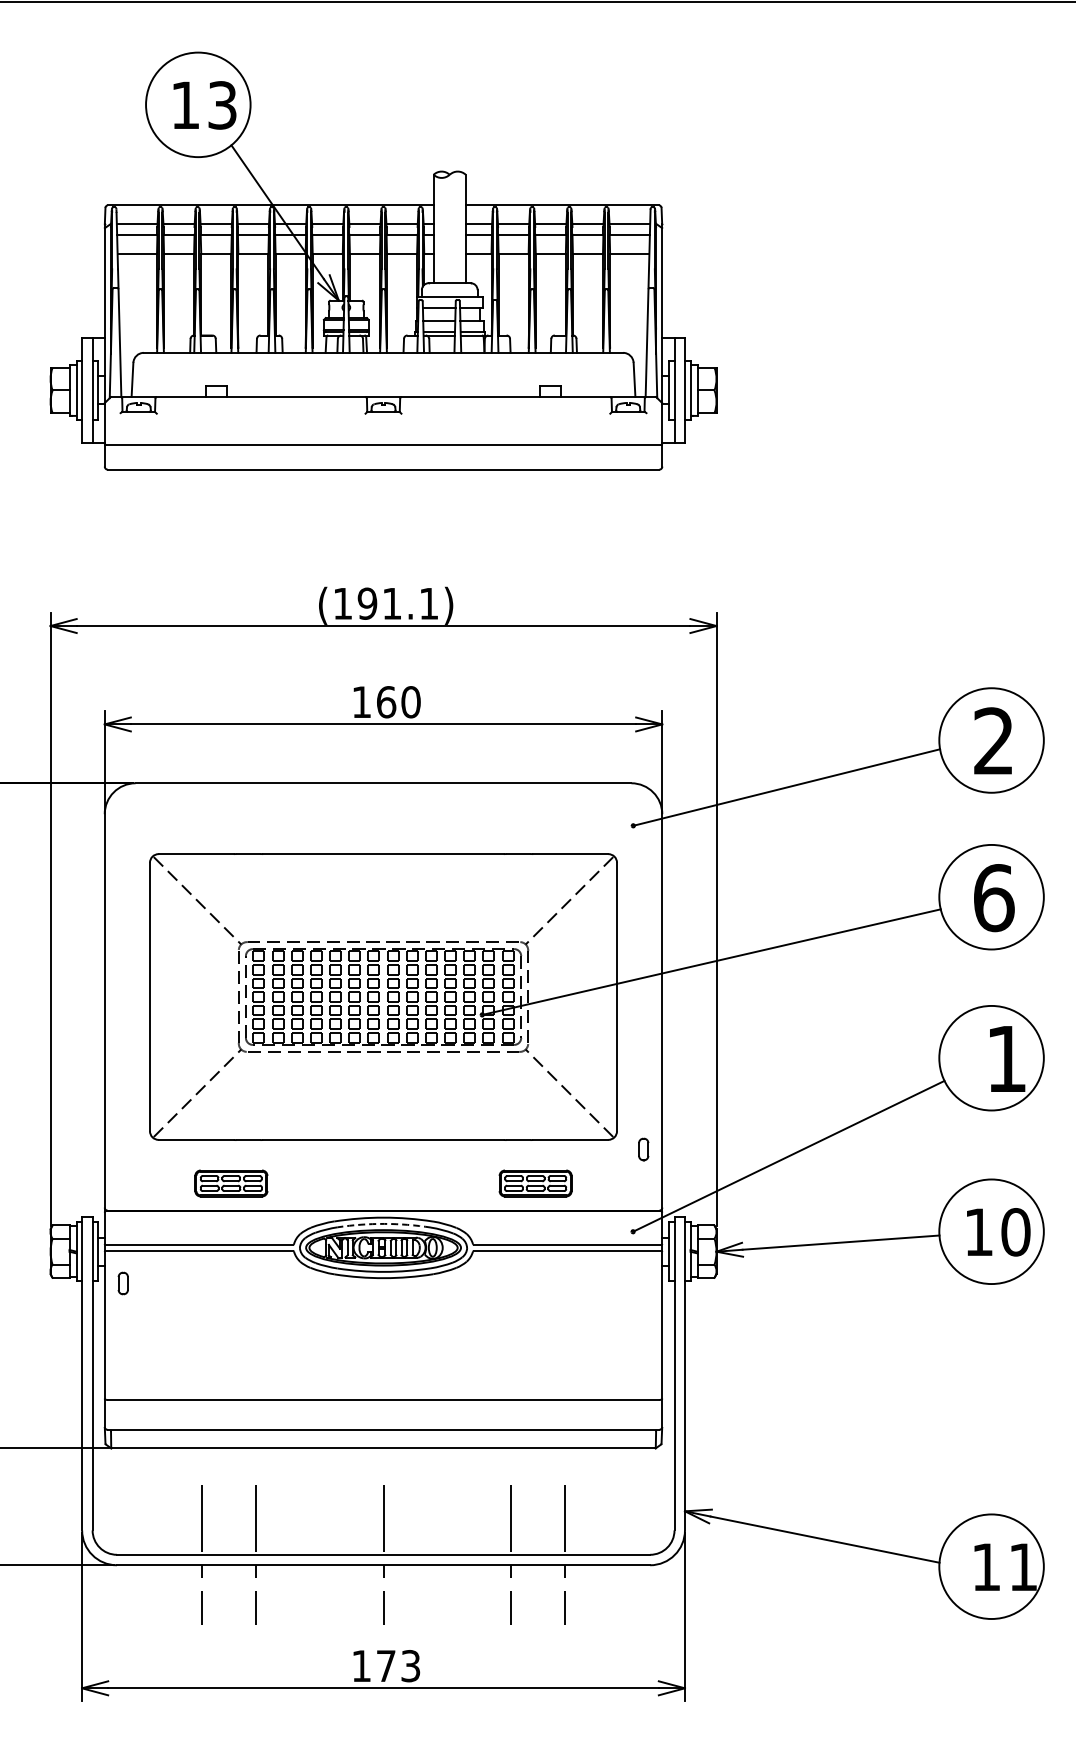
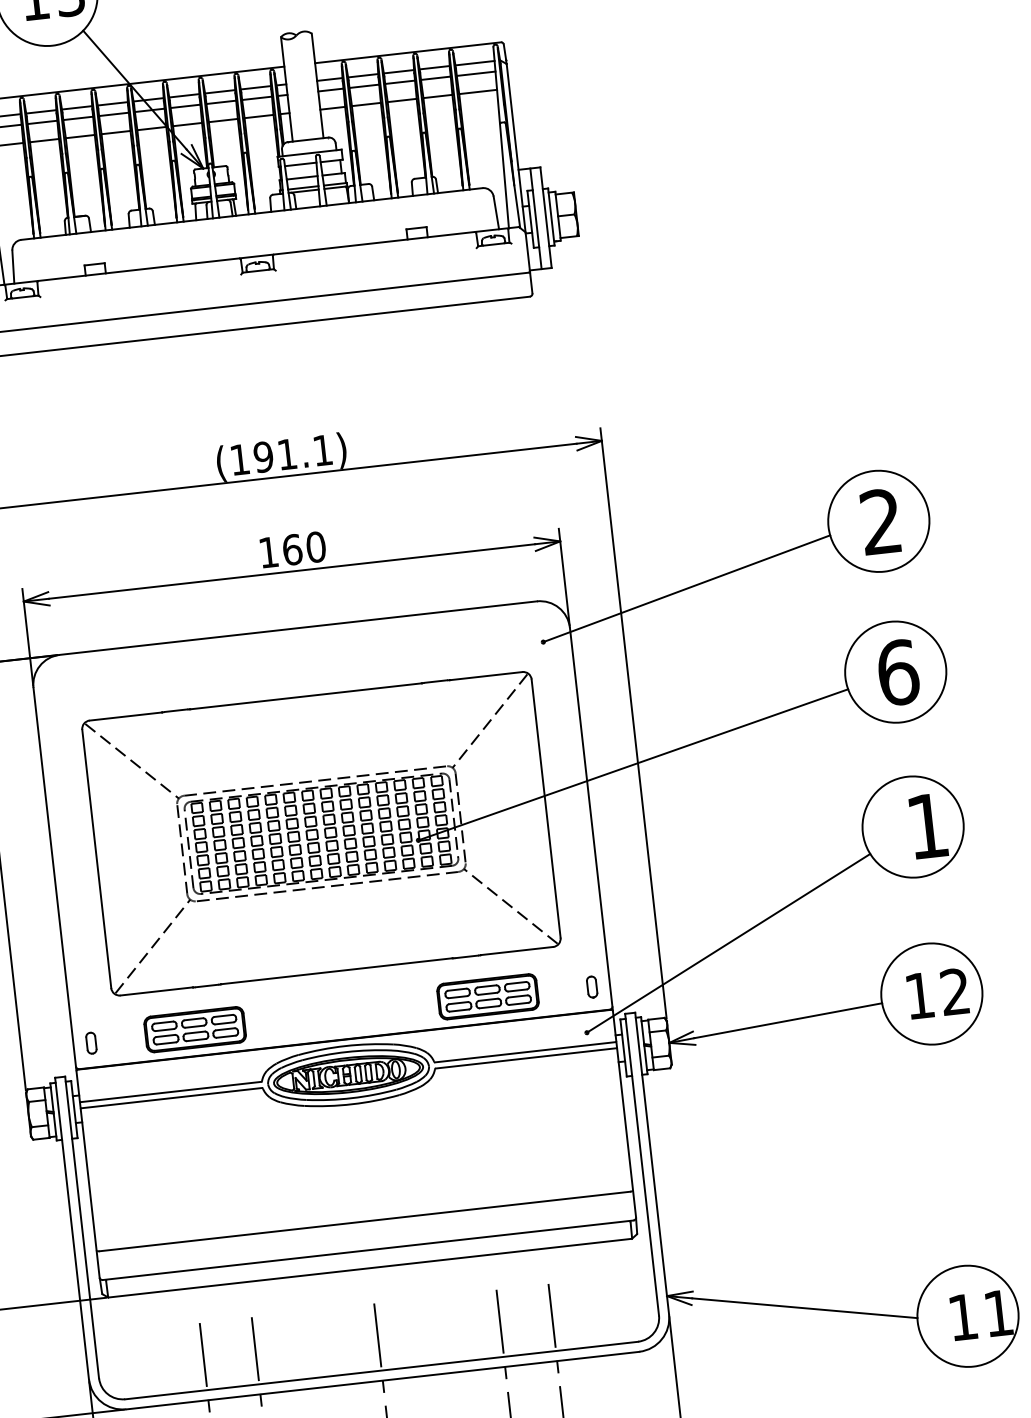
part: (643, 1149) -> (591, 987), moved
part: (231, 1183) -> (195, 1029), size x1.43
part: (535, 1183) -> (487, 996), size x1.43
arc: (384, 1223) -> (346, 1051), dashed -> solid
text: (1015, 1232) -> (954, 992), 10 -> 12
part: (122, 1283) -> (90, 1043), moved

